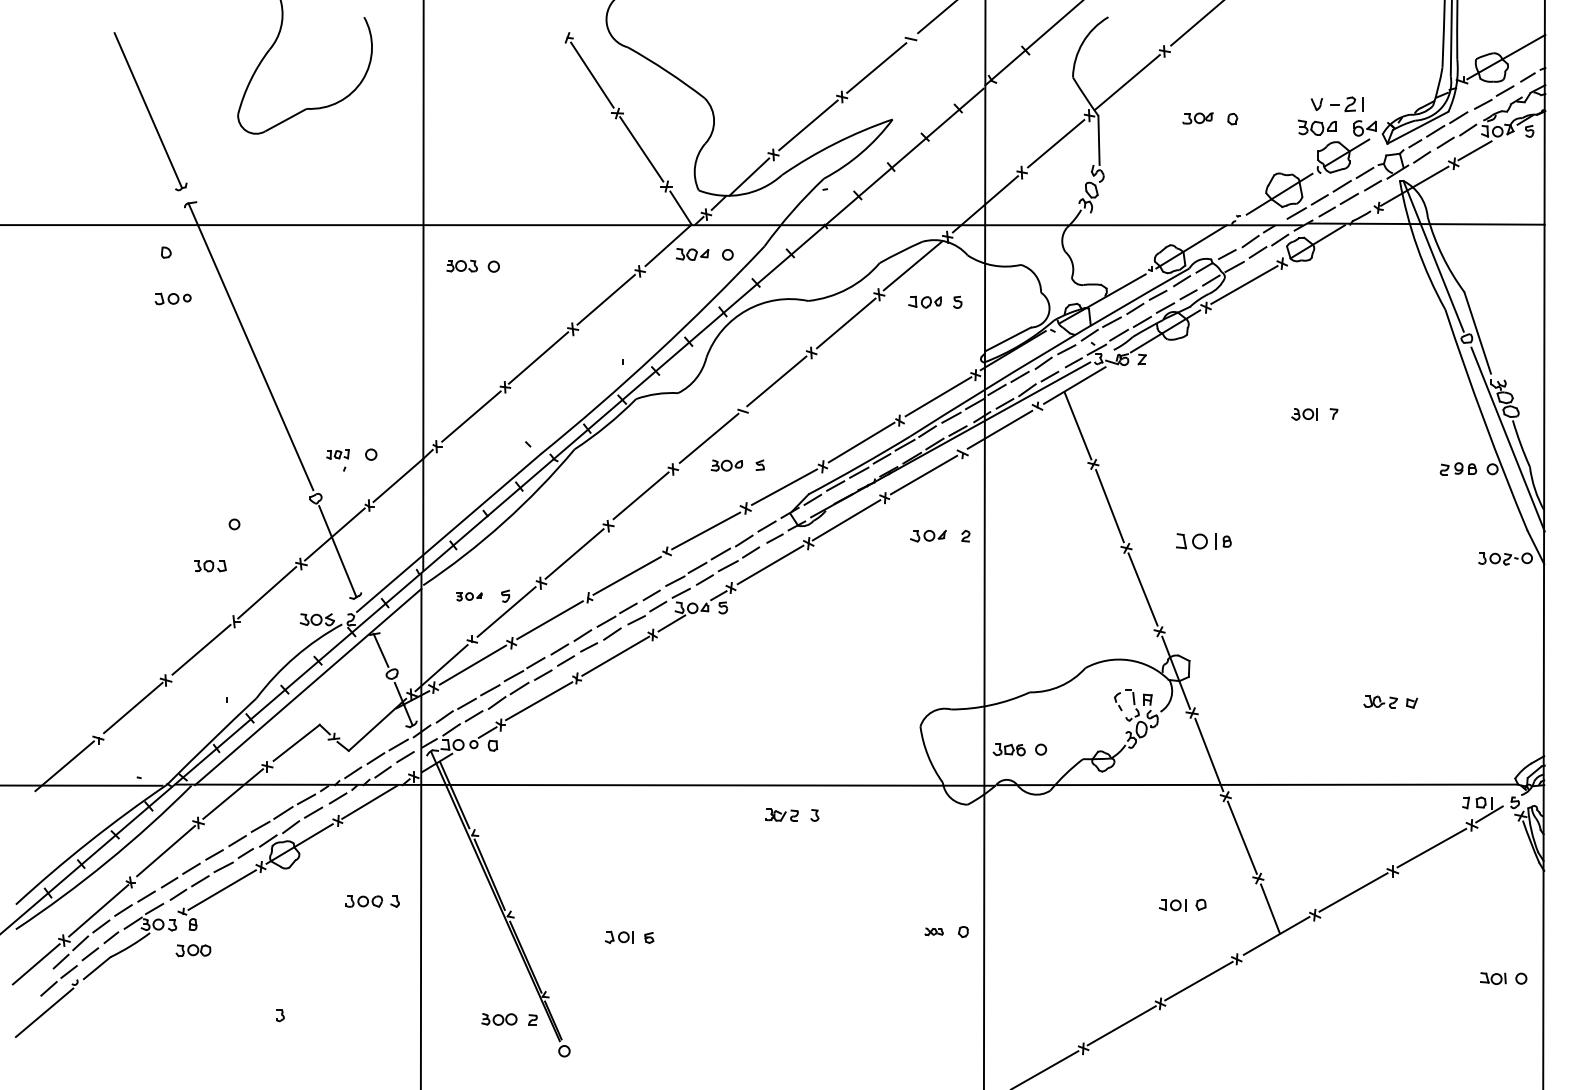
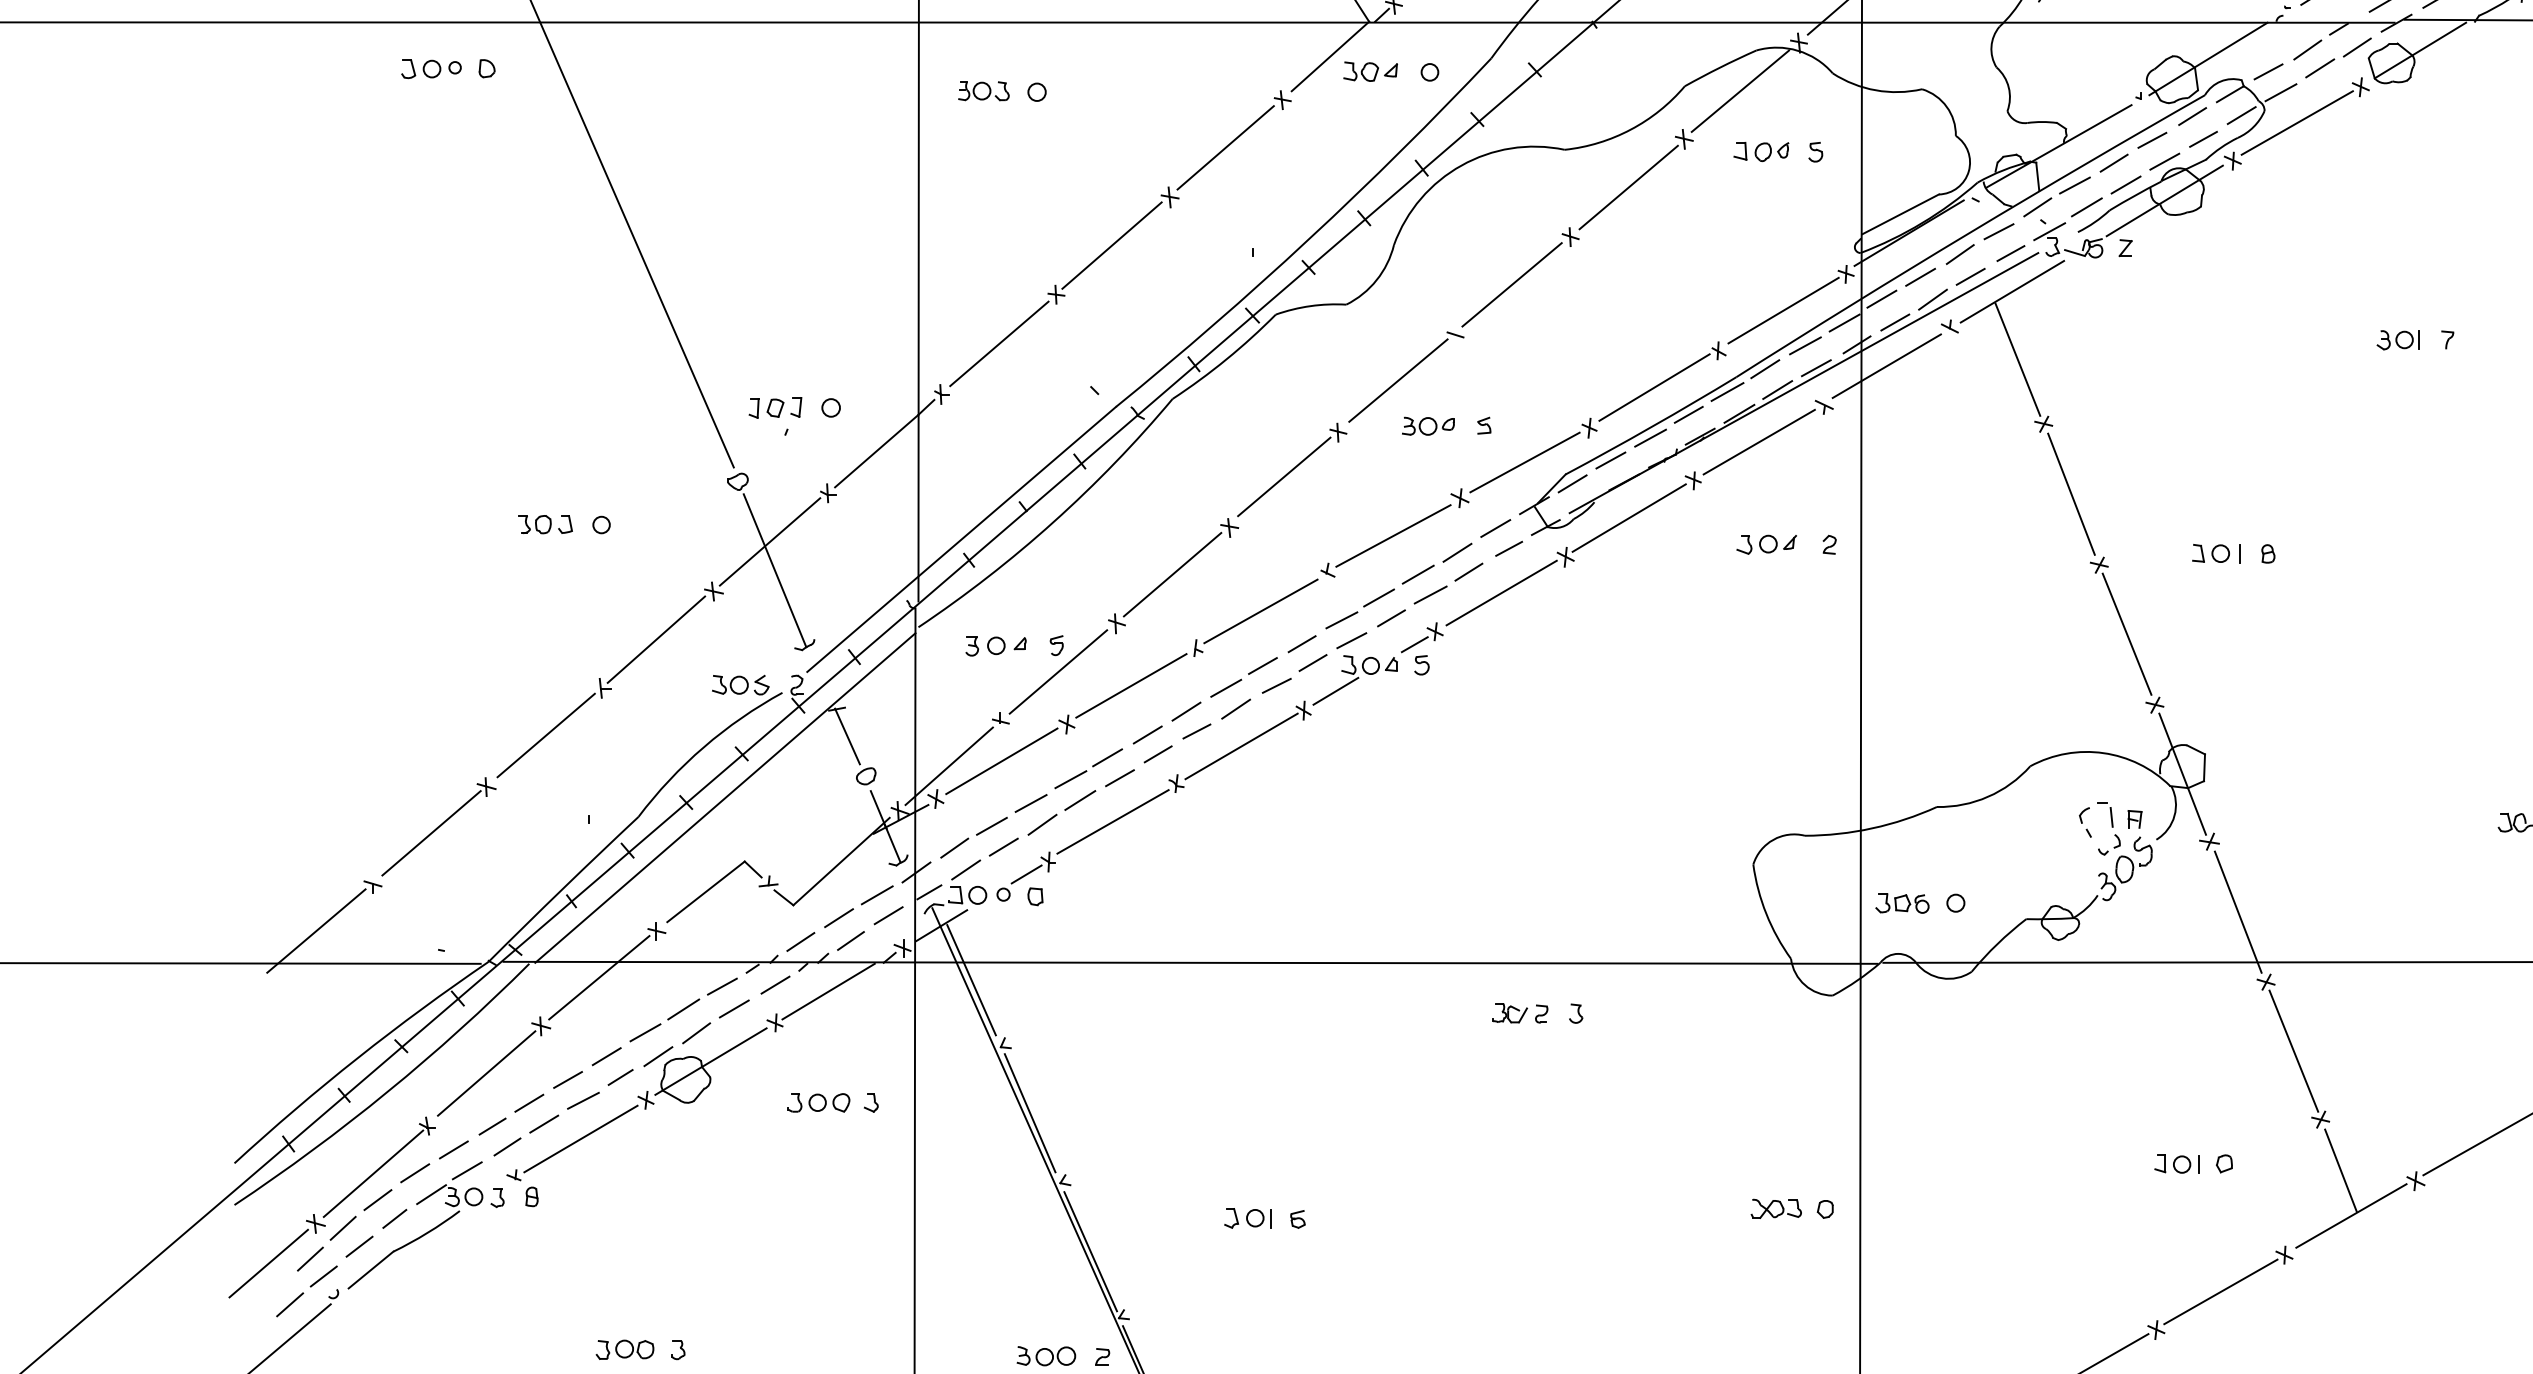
part: (172, 298) -> (430, 68), moved
part: (337, 454) -> (774, 407), size x1.43
part: (1195, 541) -> (2215, 553), size x0.71
part: (210, 566) -> (546, 525), moved
part: (469, 596) -> (996, 646), size x1.43
part: (372, 901) -> (833, 1102), moved
part: (933, 931) -> (1775, 1208), size x1.67
part: (193, 950) -> (625, 1349), moved

